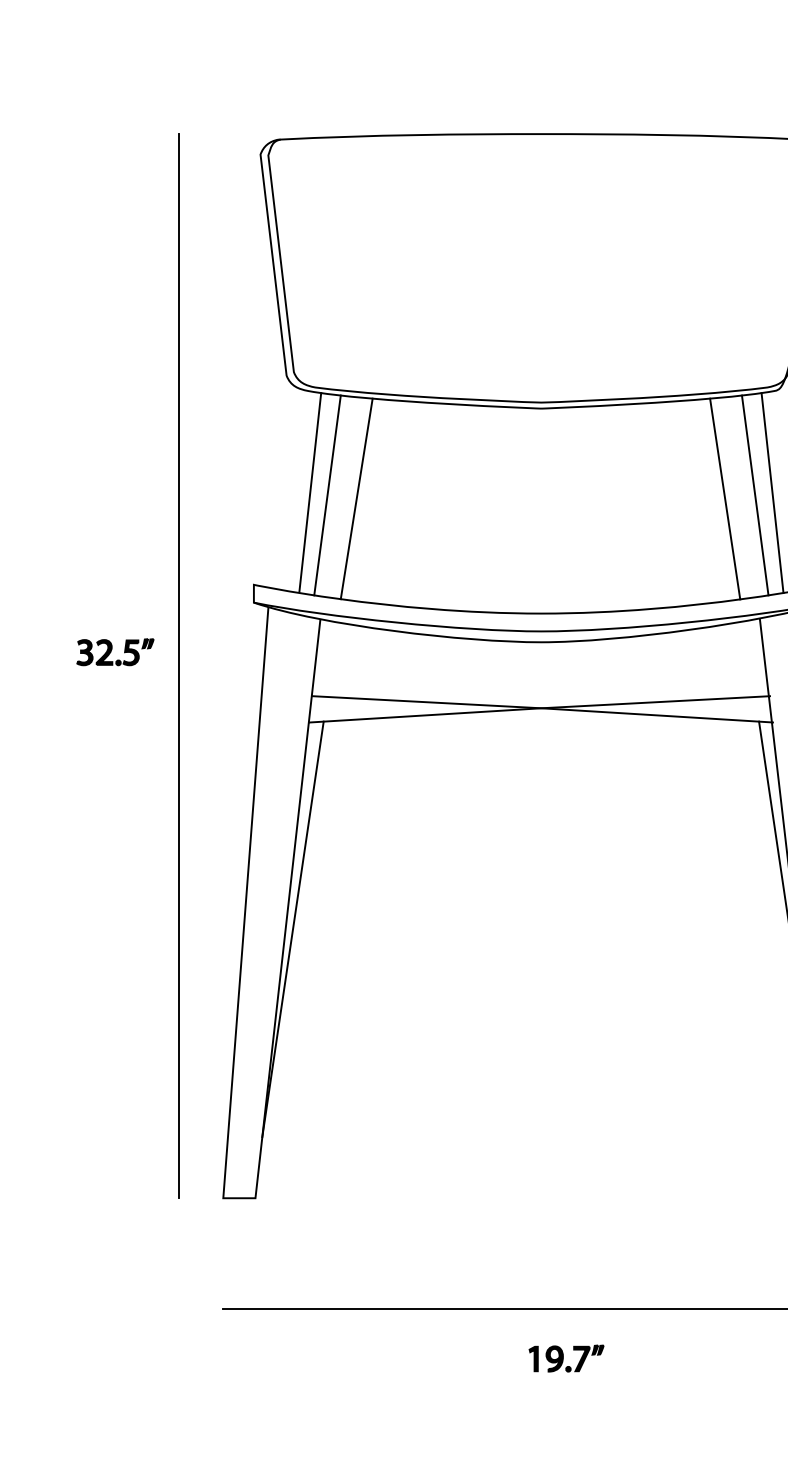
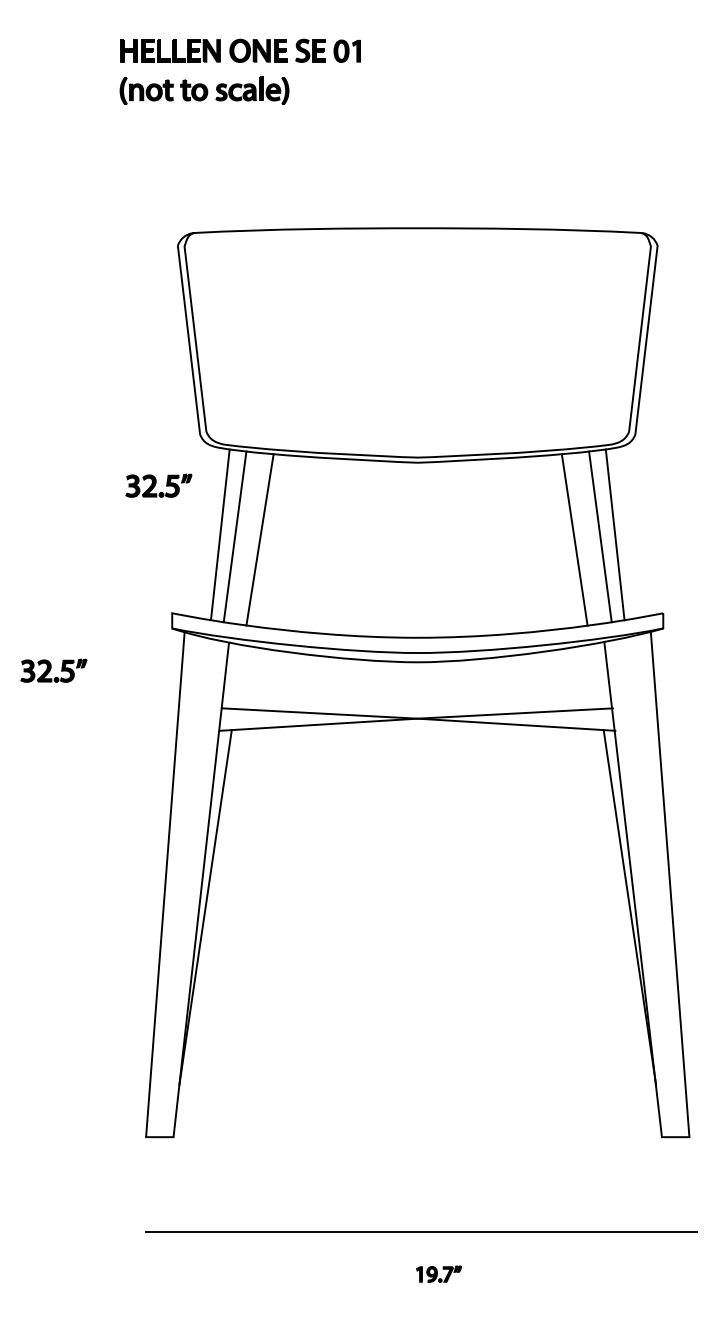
part: (237, 435) -> (158, 485), added
line: (178, 665) -> (107, 682), removed
part: (565, 1359) -> (438, 1274), size x0.7

